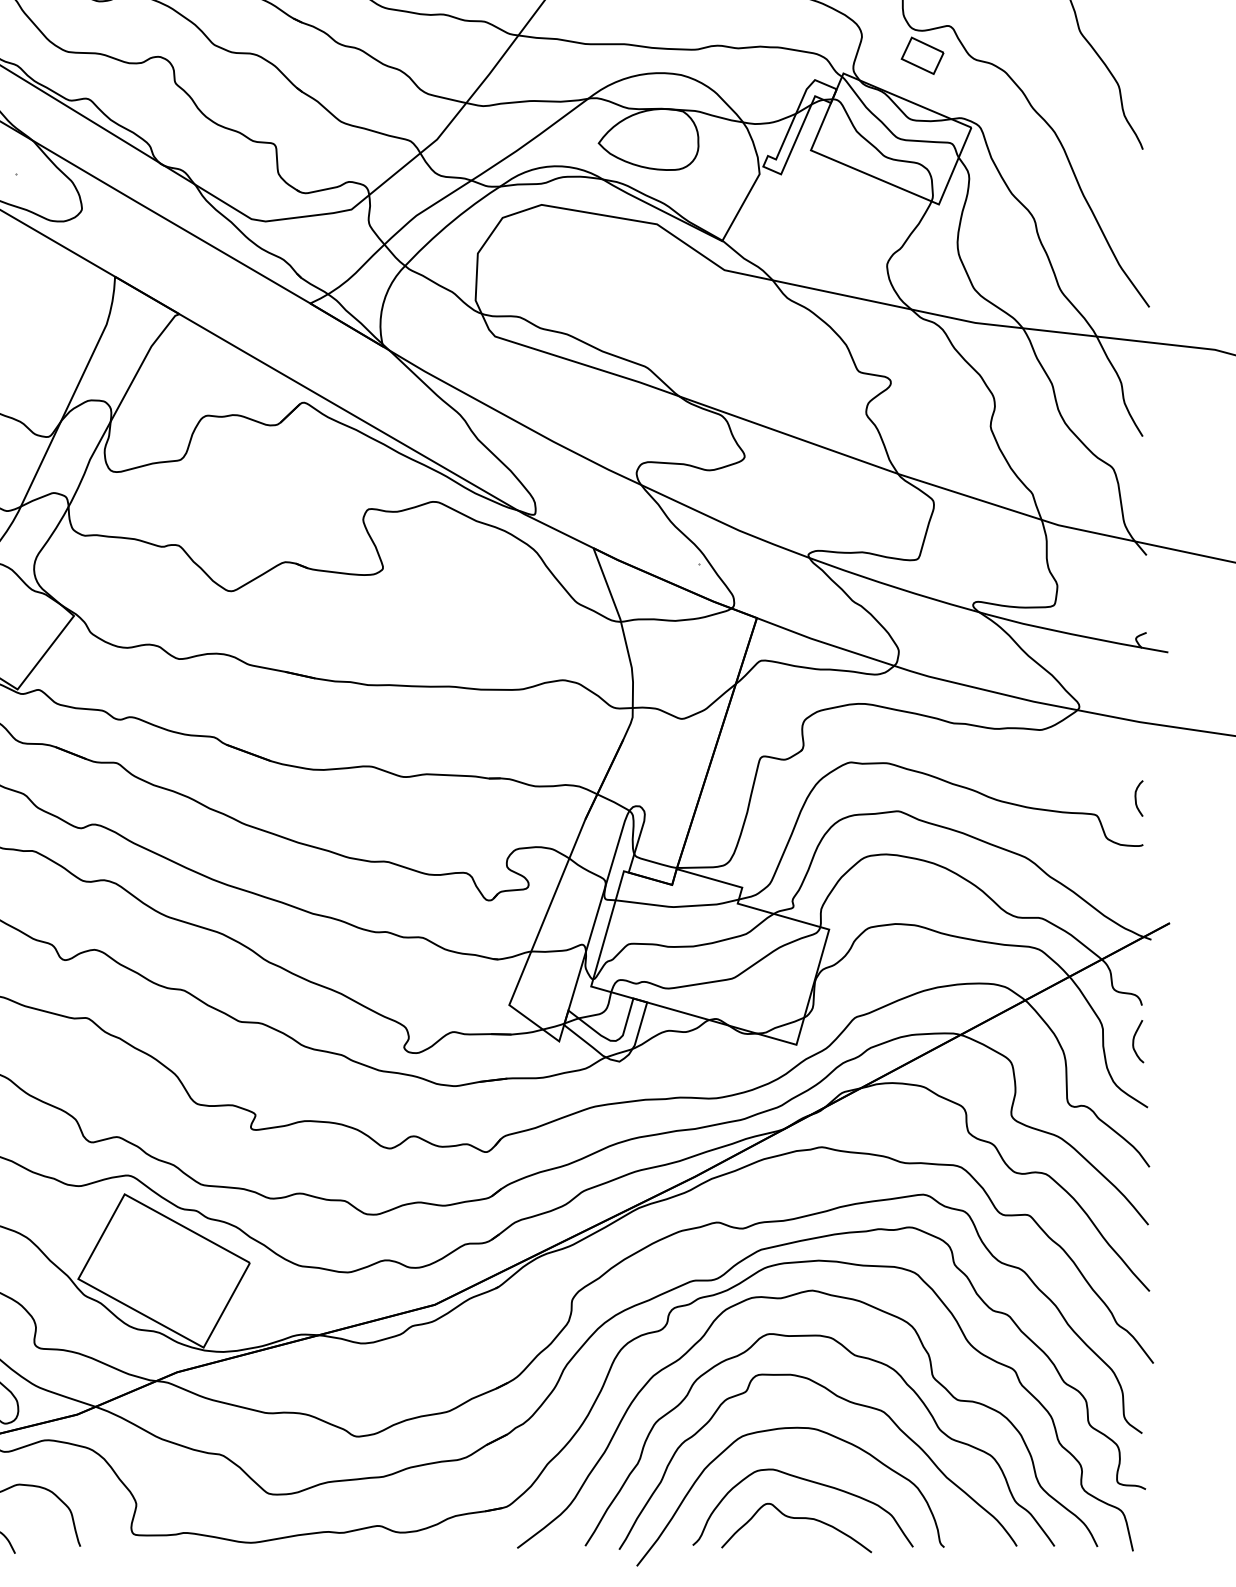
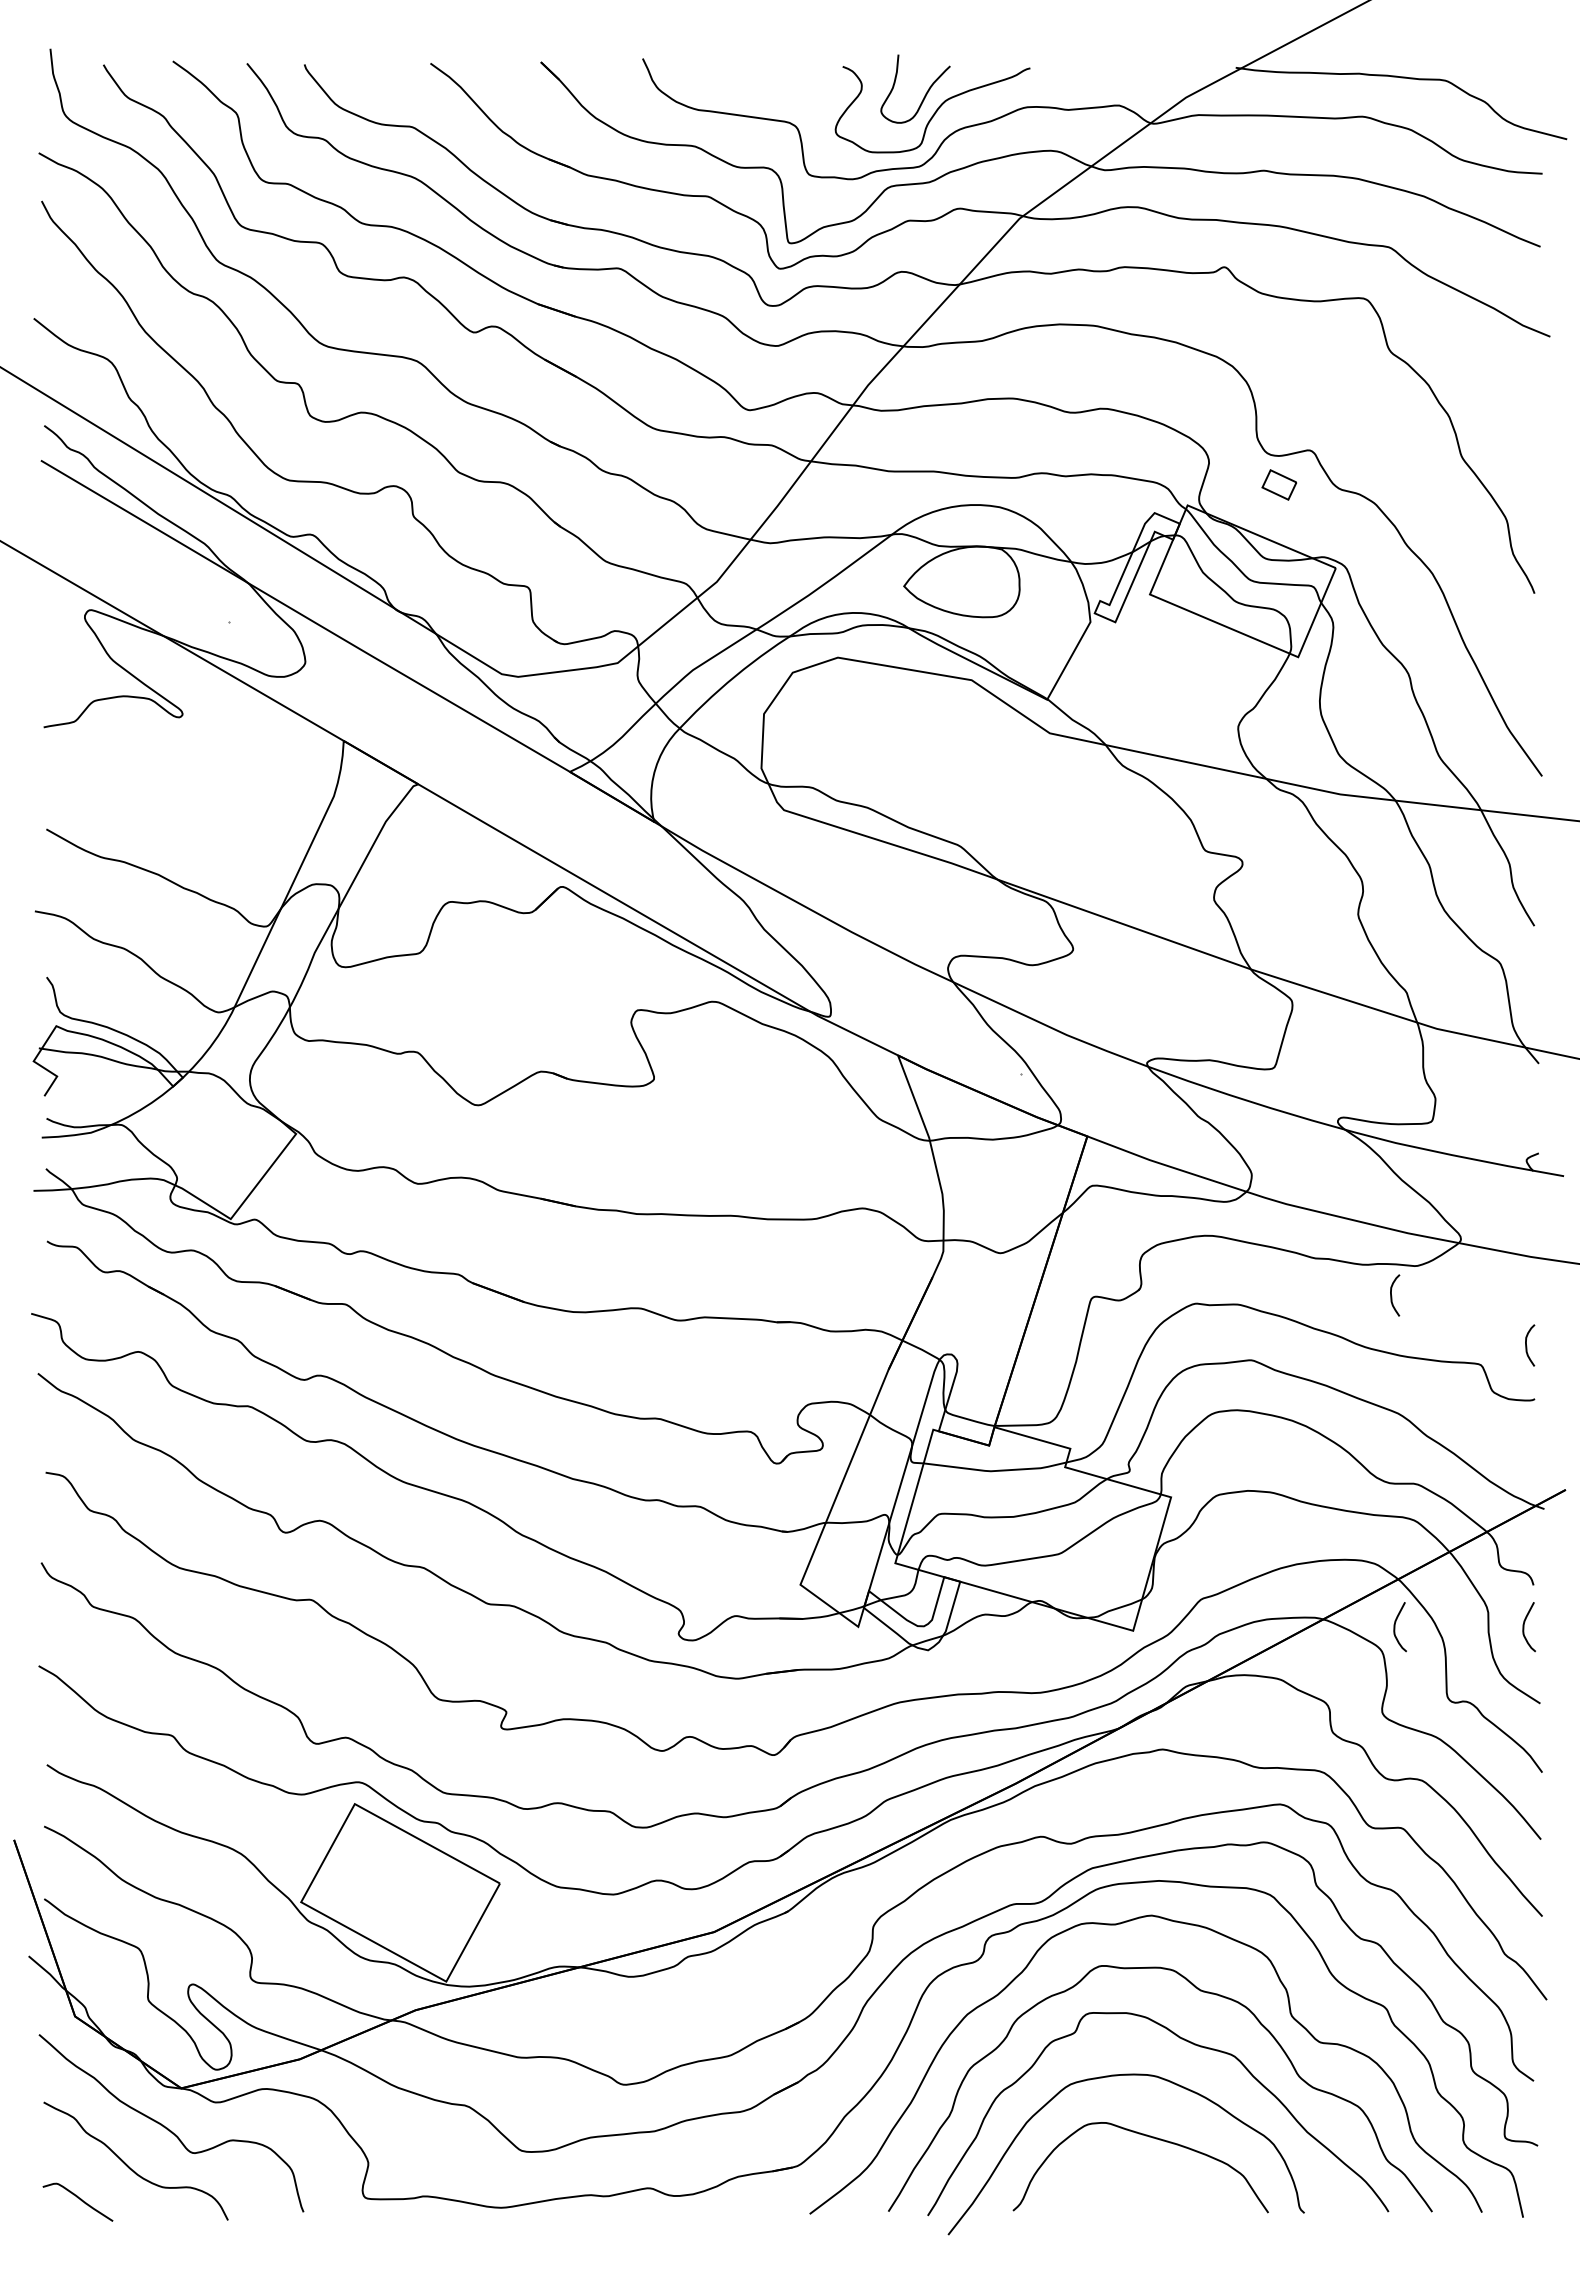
part: (922, 55) -> (1279, 484), size x0.7
curve: (1020, 756) -> (1392, 1296), added
curve: (1022, 1041) -> (1395, 1627), added
curve: (798, 1519) -> (1135, 2180), removed

